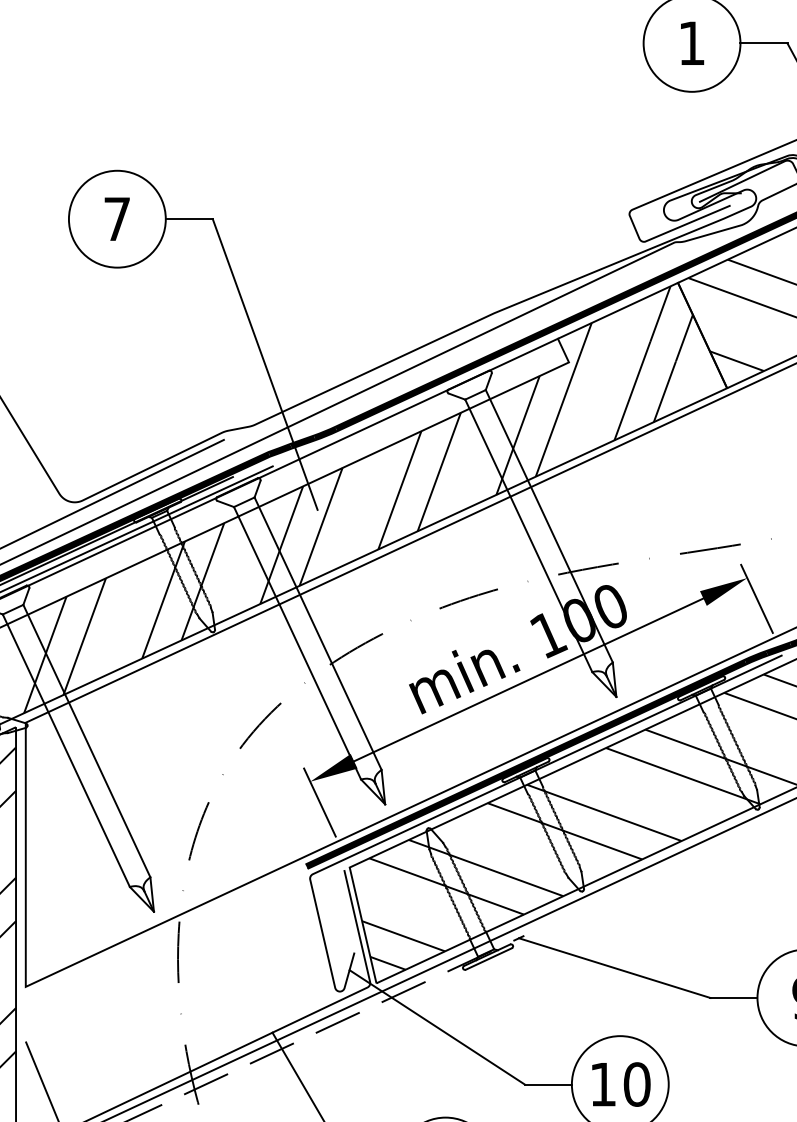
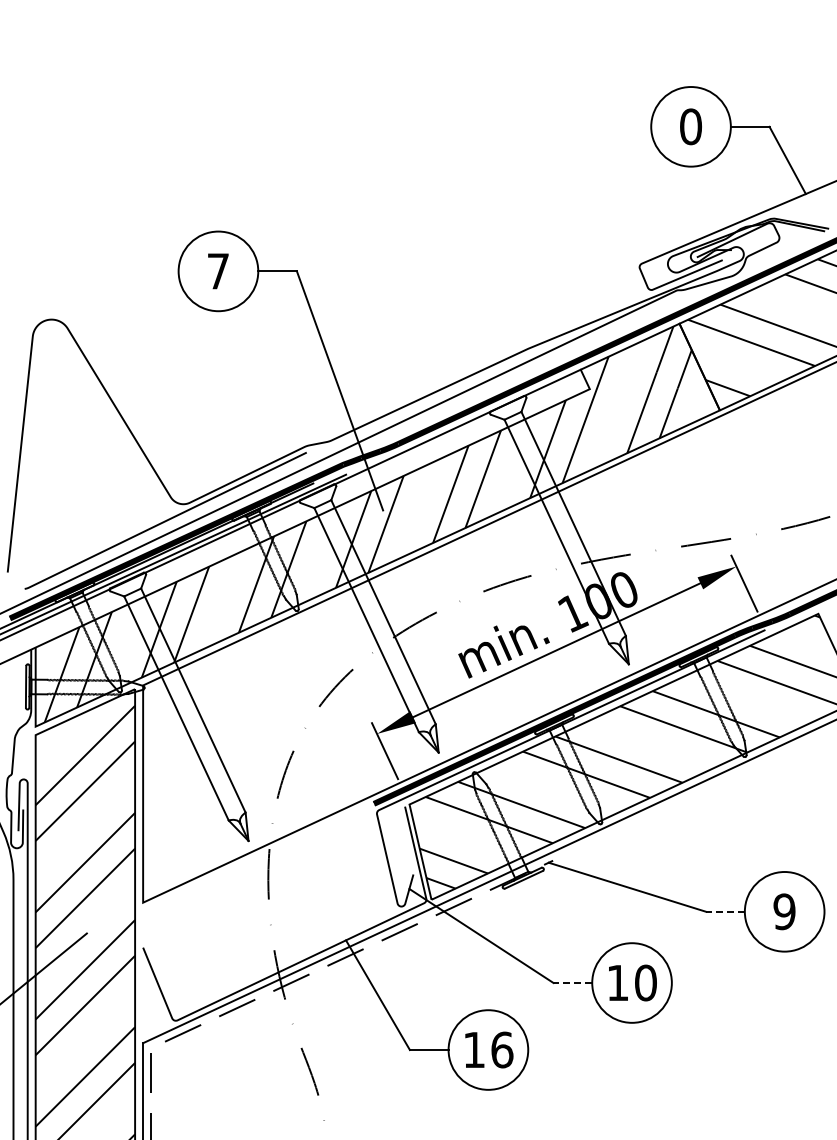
text: (691, 43) -> (690, 126), 1 -> 0
line: (733, 997) -> (725, 911), solid -> dashed
line: (547, 1085) -> (572, 983), solid -> dashed

